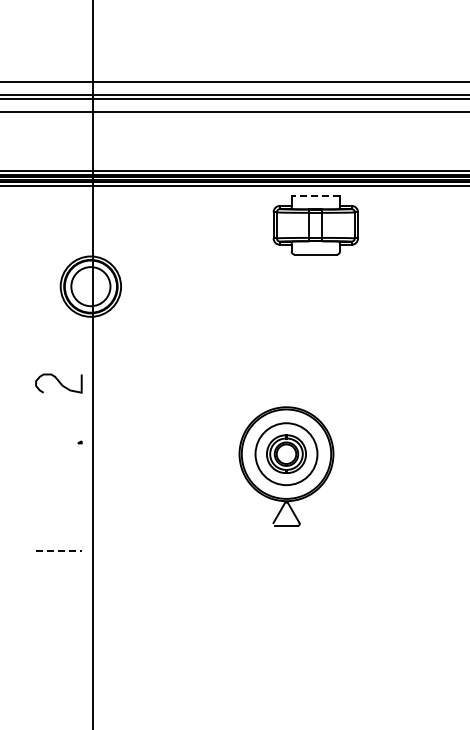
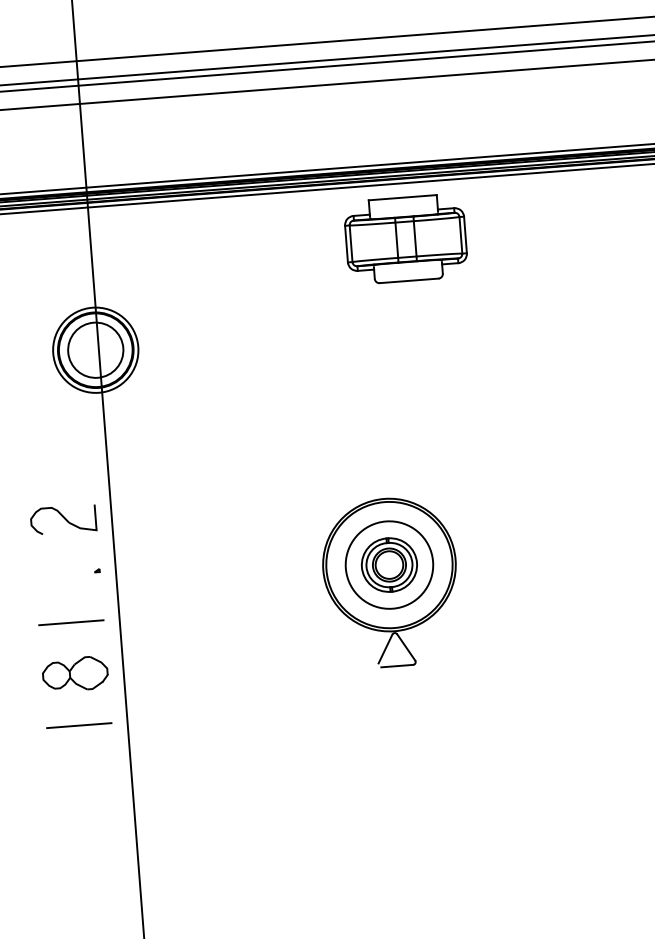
line: (315, 195) -> (402, 197), dashed -> solid
part: (58, 383) -> (62, 519), moved
line: (58, 477) -> (70, 622), added
part: (58, 513) -> (74, 673), added
line: (58, 550) -> (78, 725), dashed -> solid

